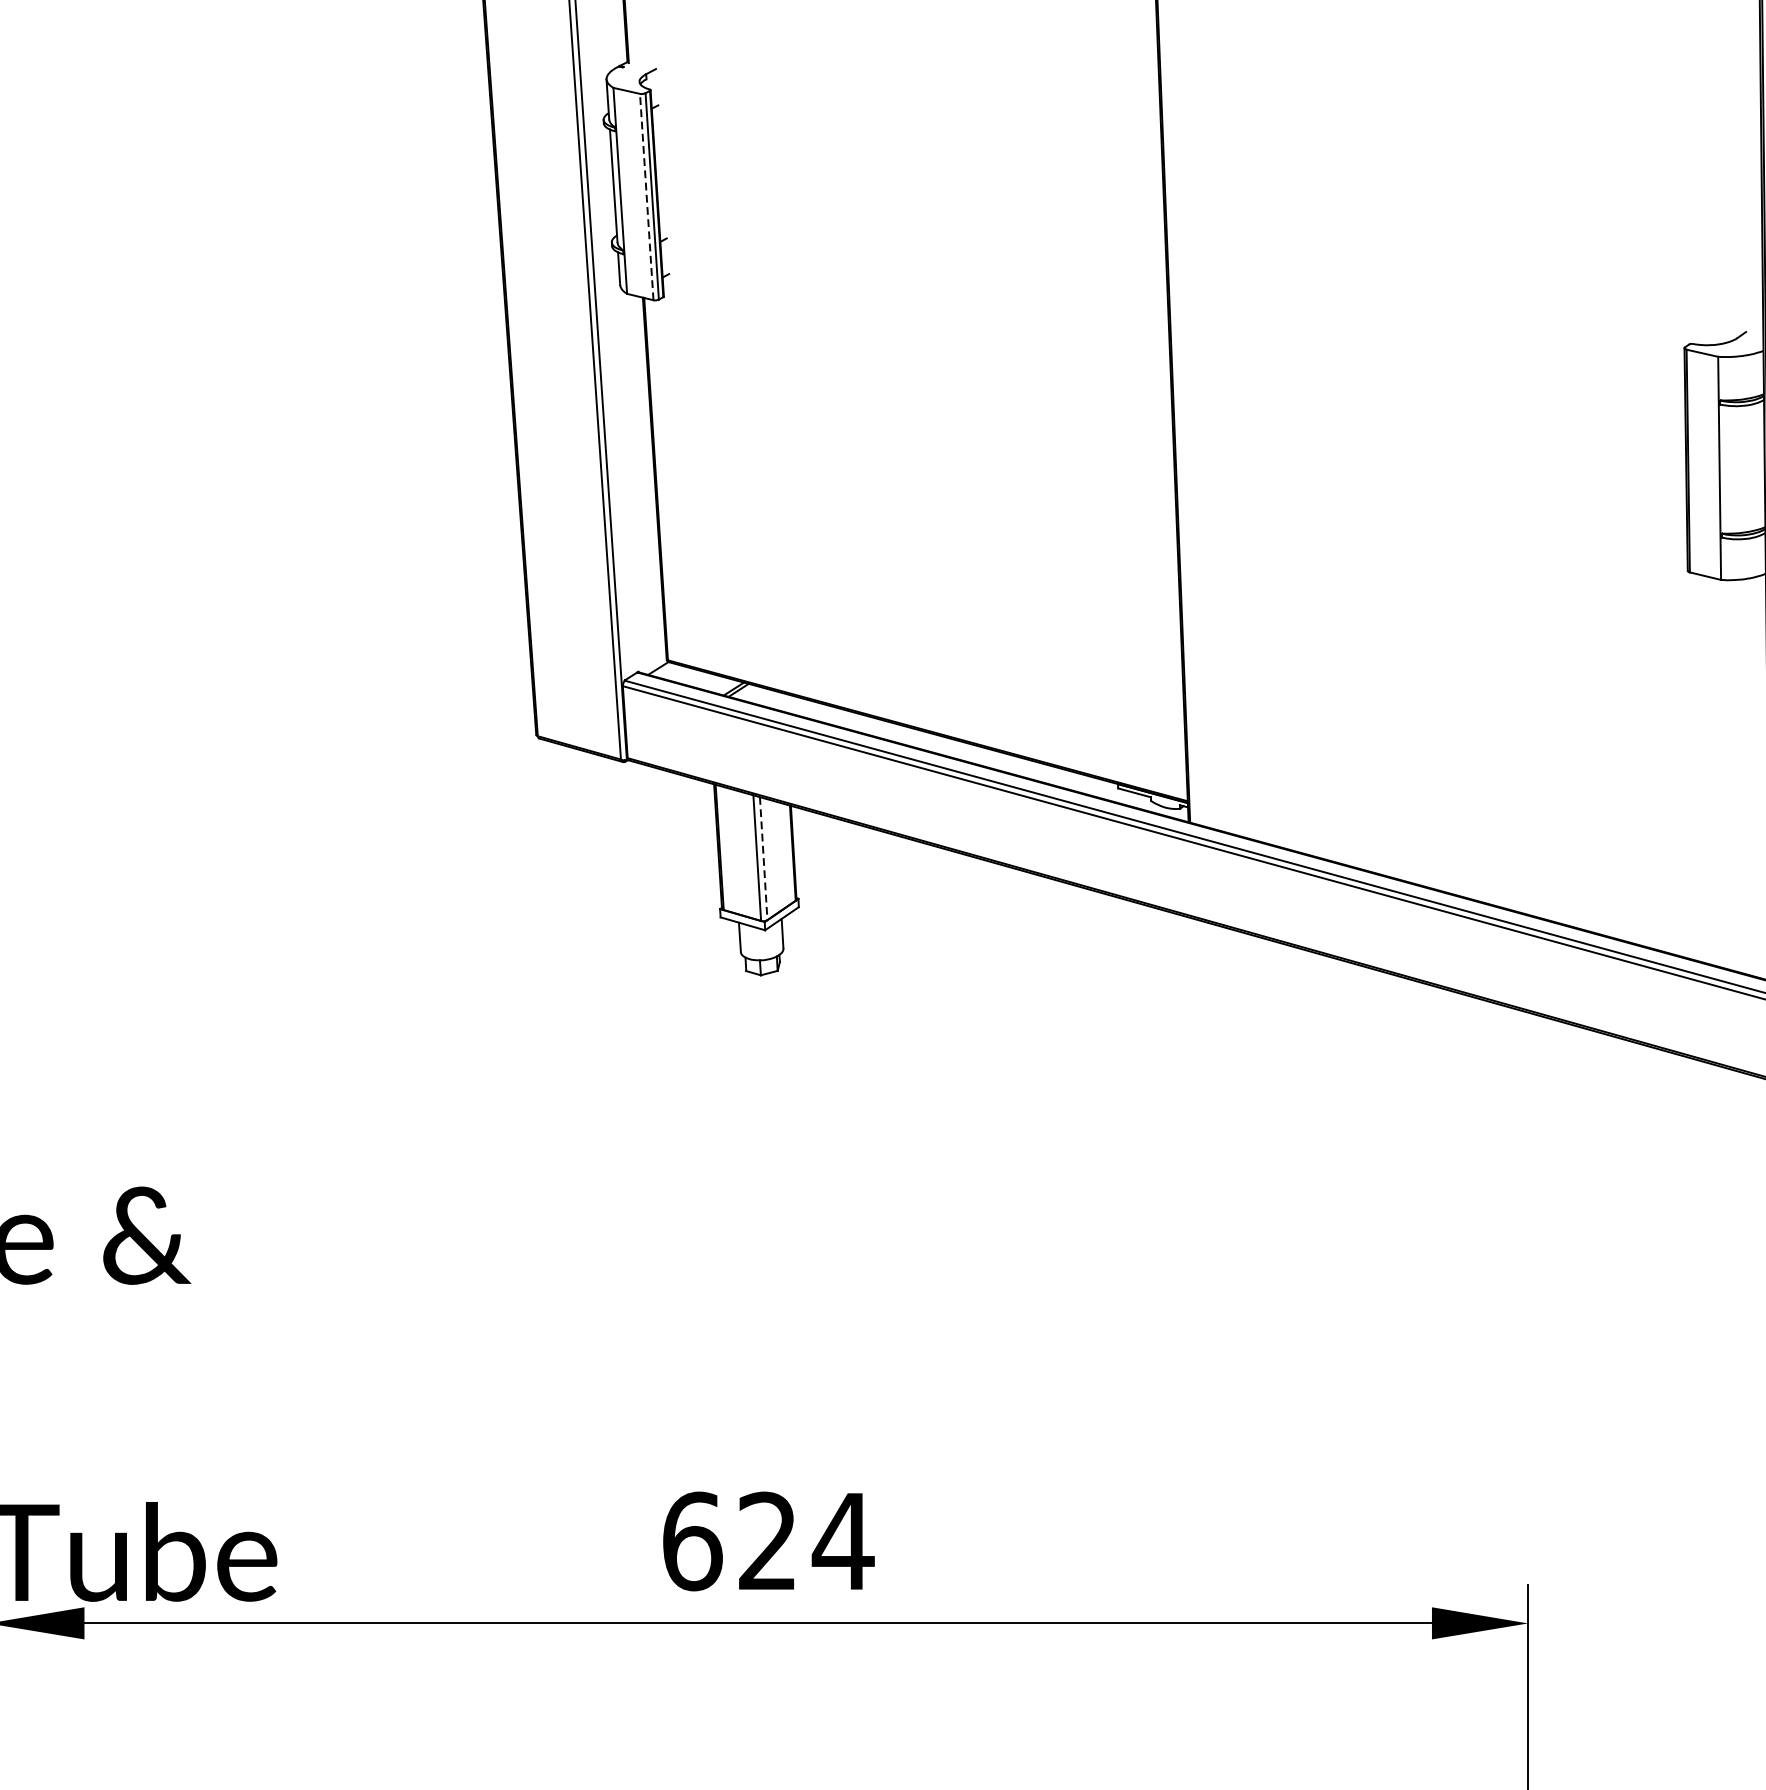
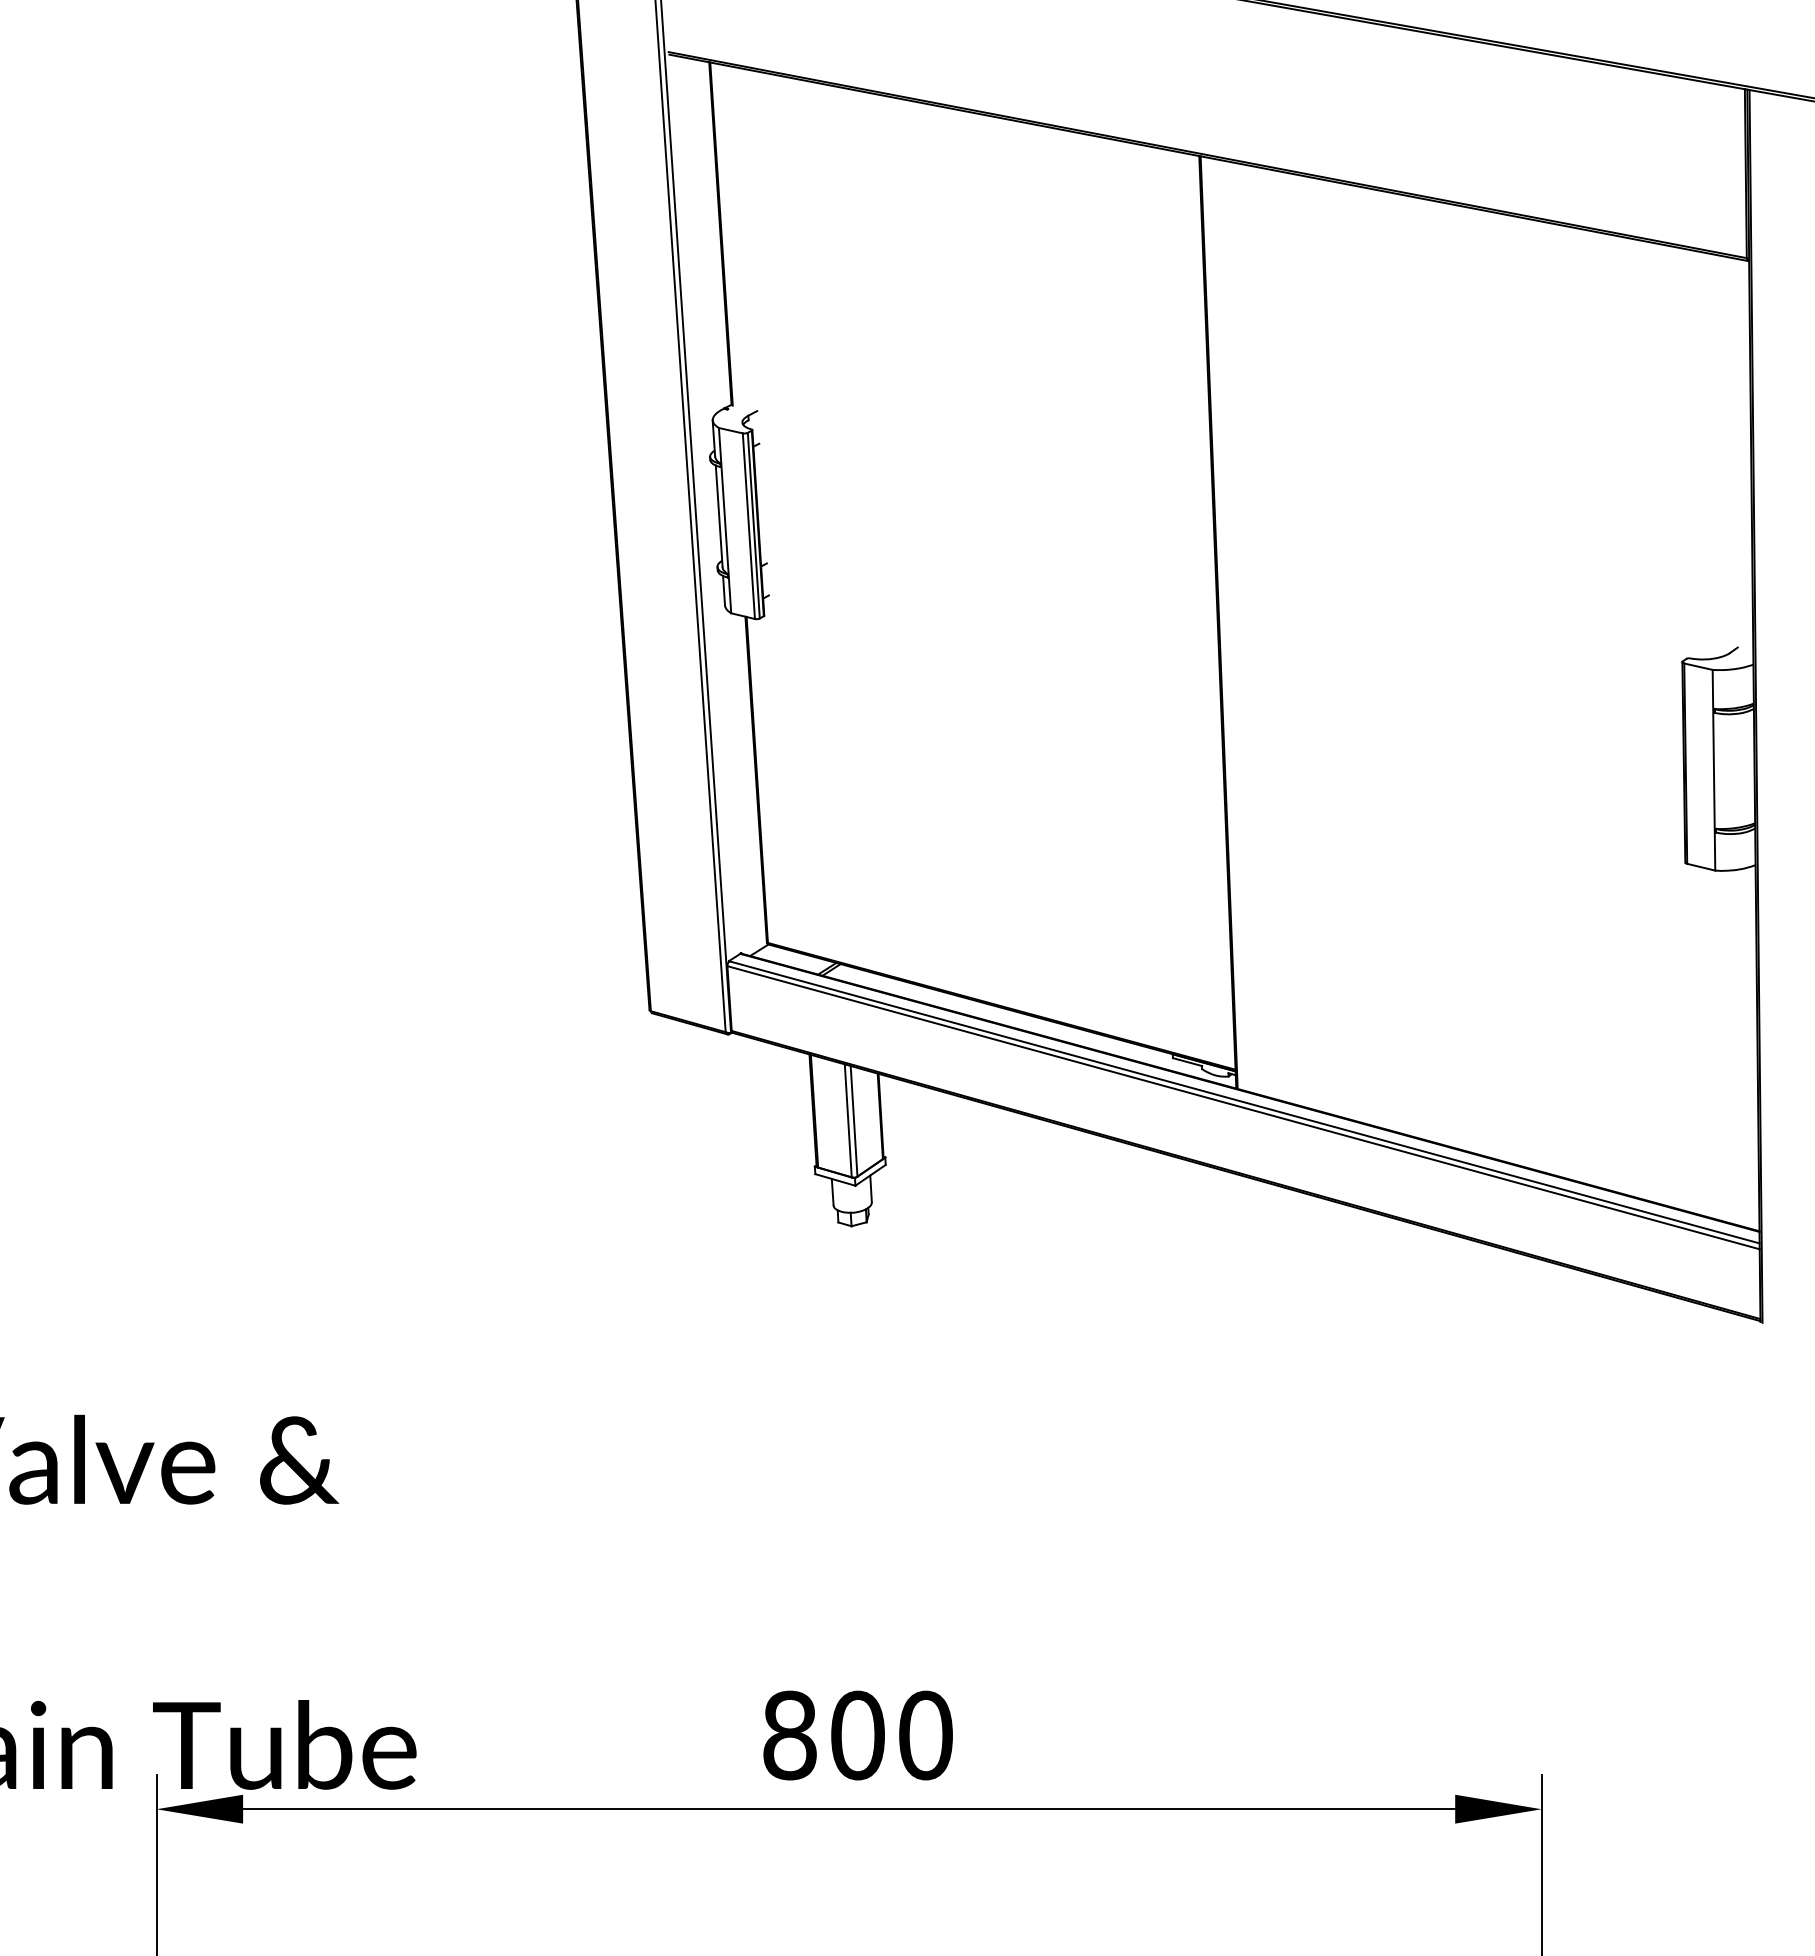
line: (646, 196) -> (748, 525), dashed -> solid
line: (764, 858) -> (854, 1121), dashed -> solid
text: (768, 1541) -> (858, 1735), 624 -> 800

